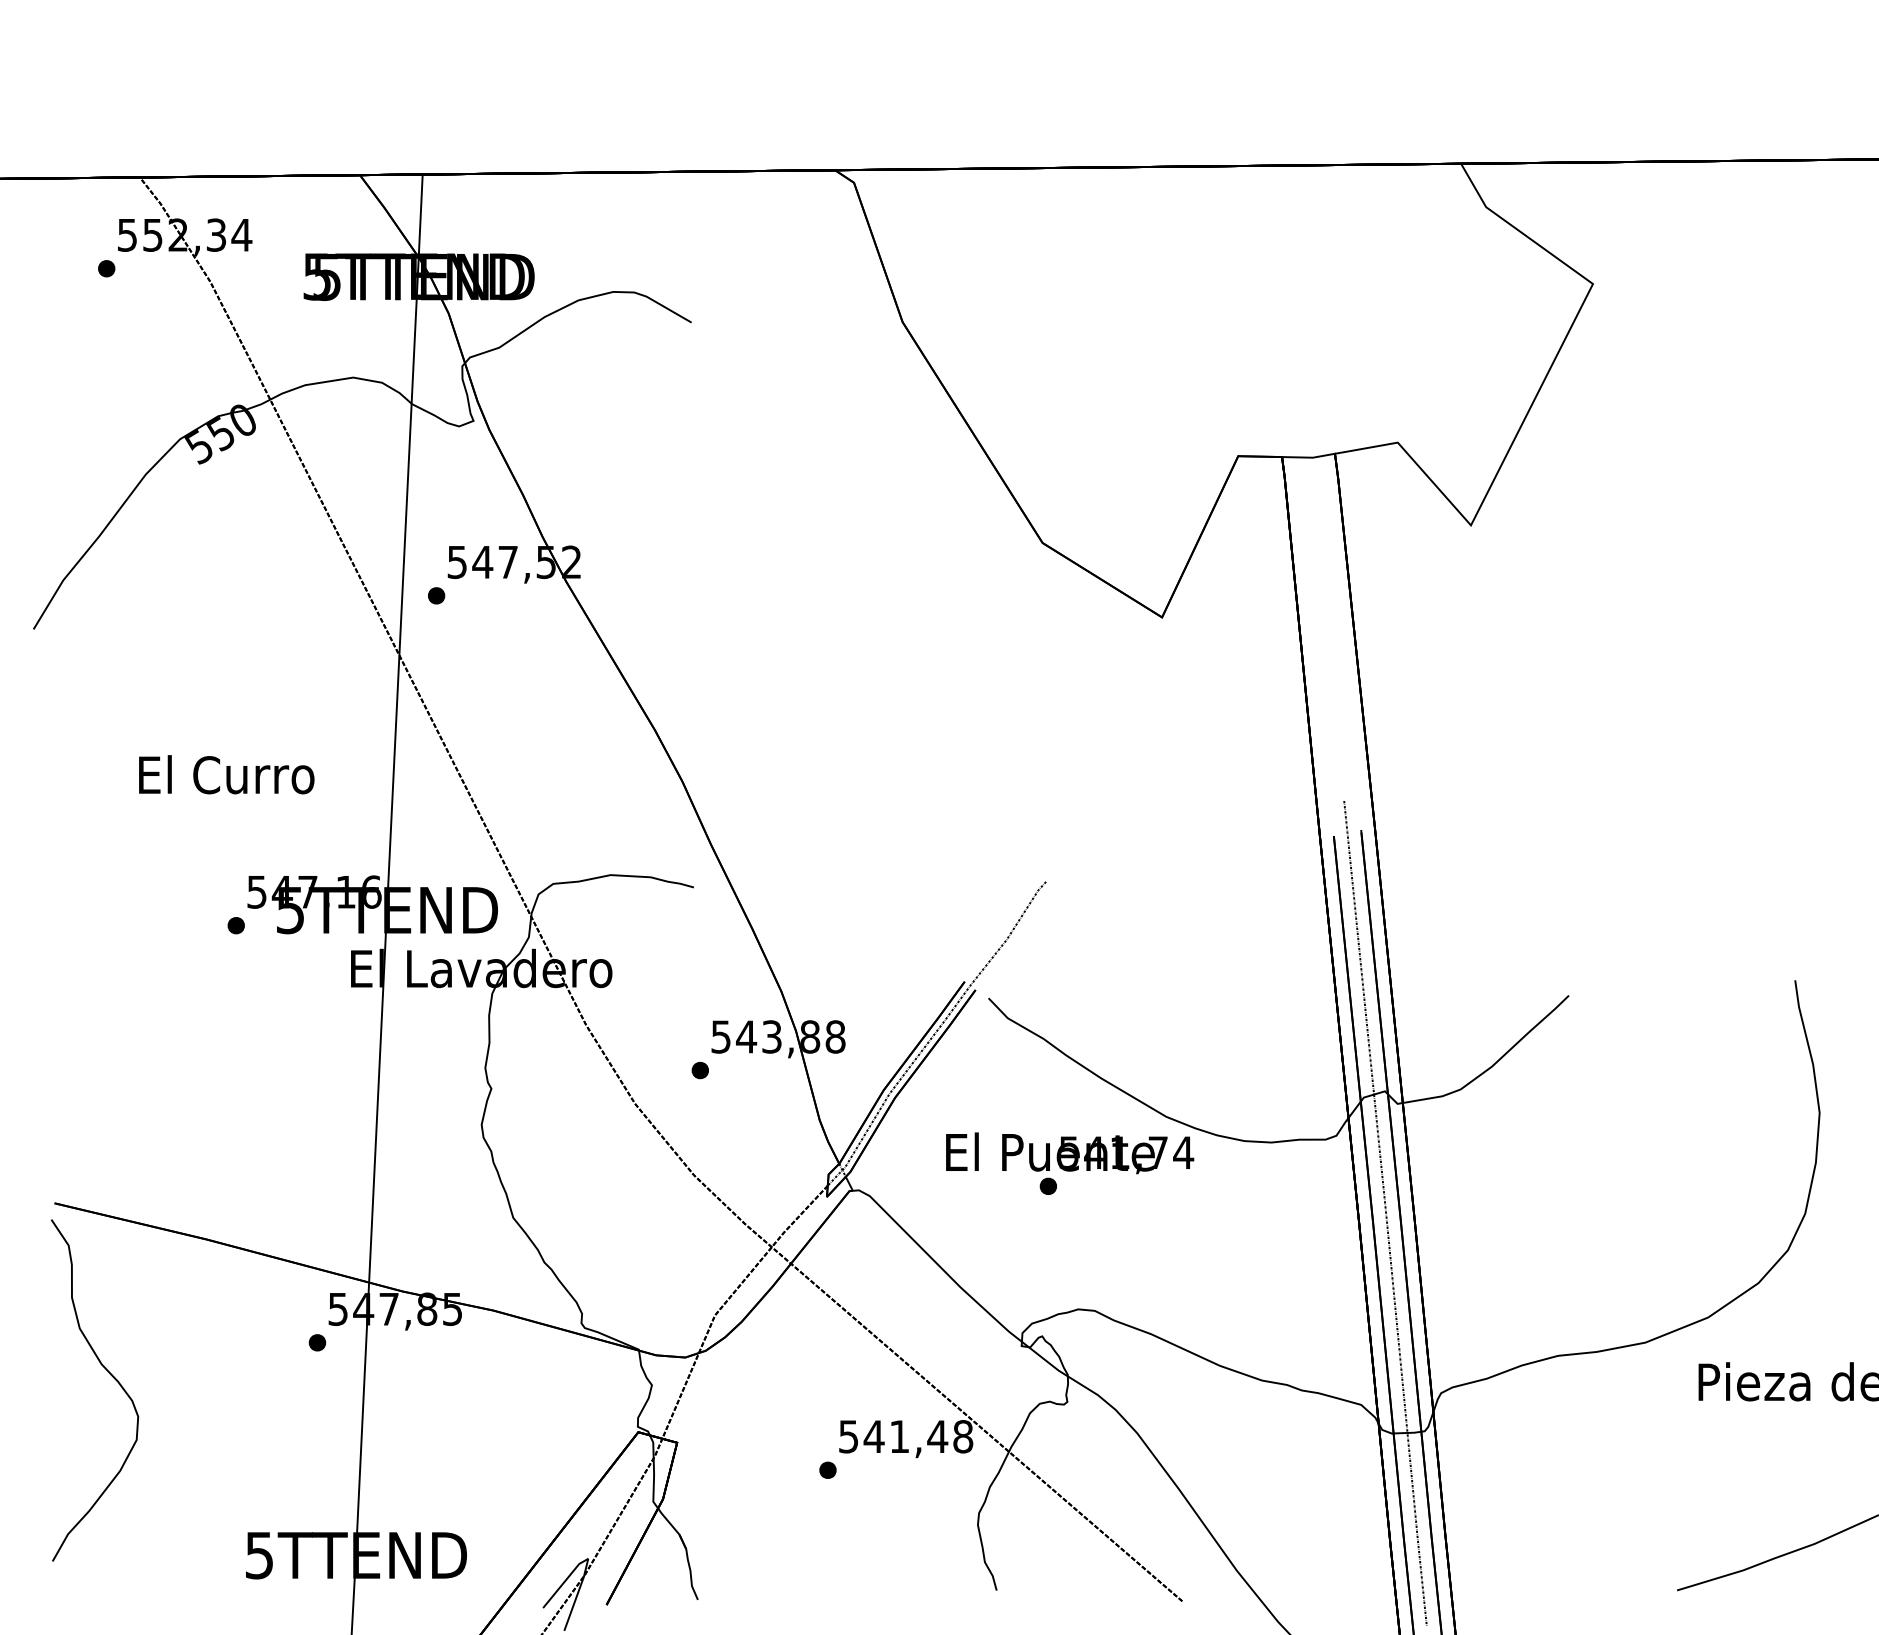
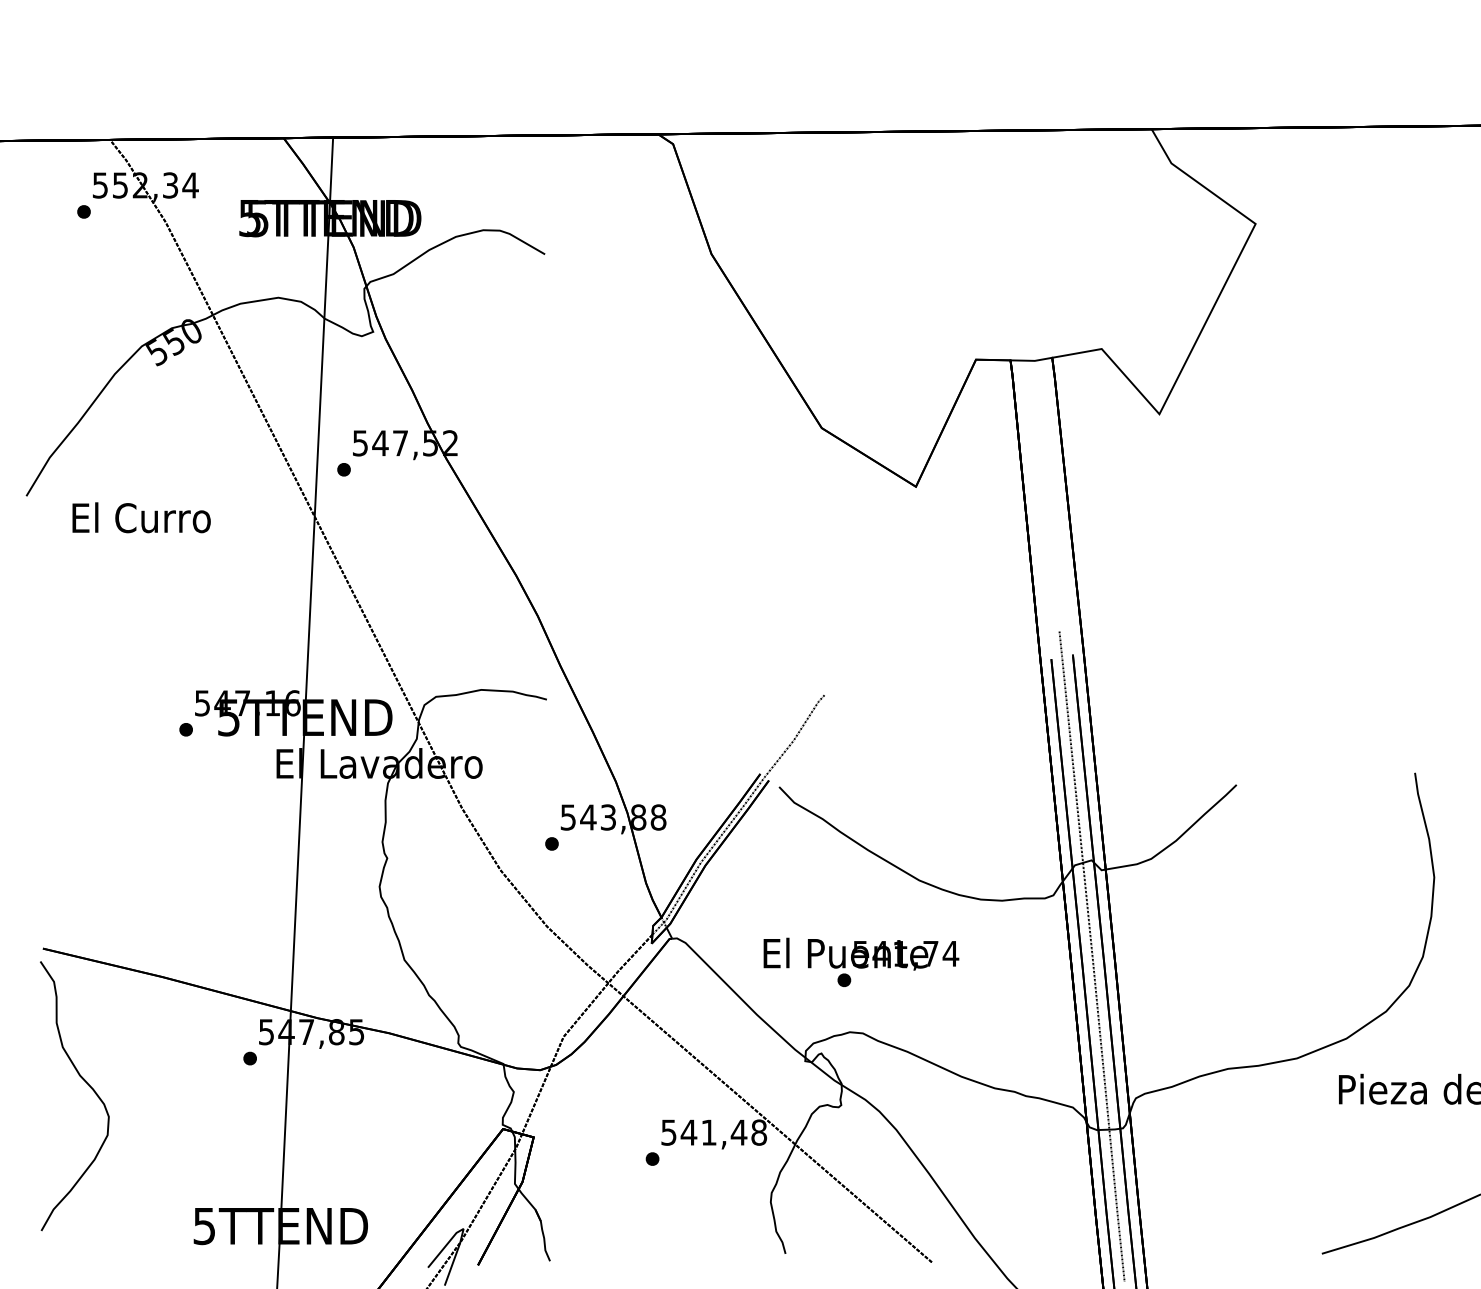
text: (226, 774) -> (141, 517), moved
text: (1070, 1162) -> (861, 961), moved

